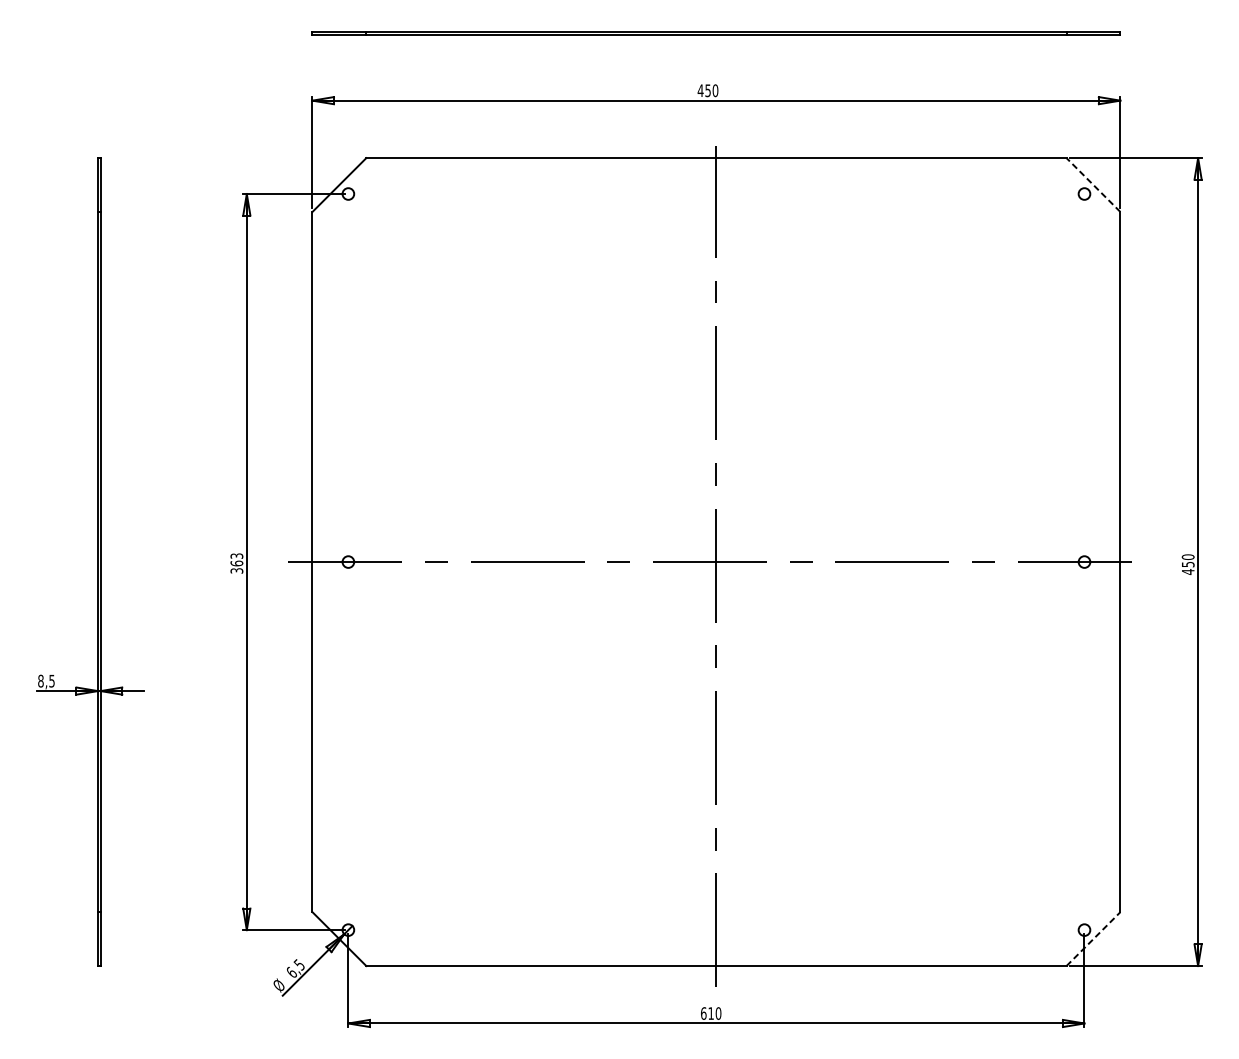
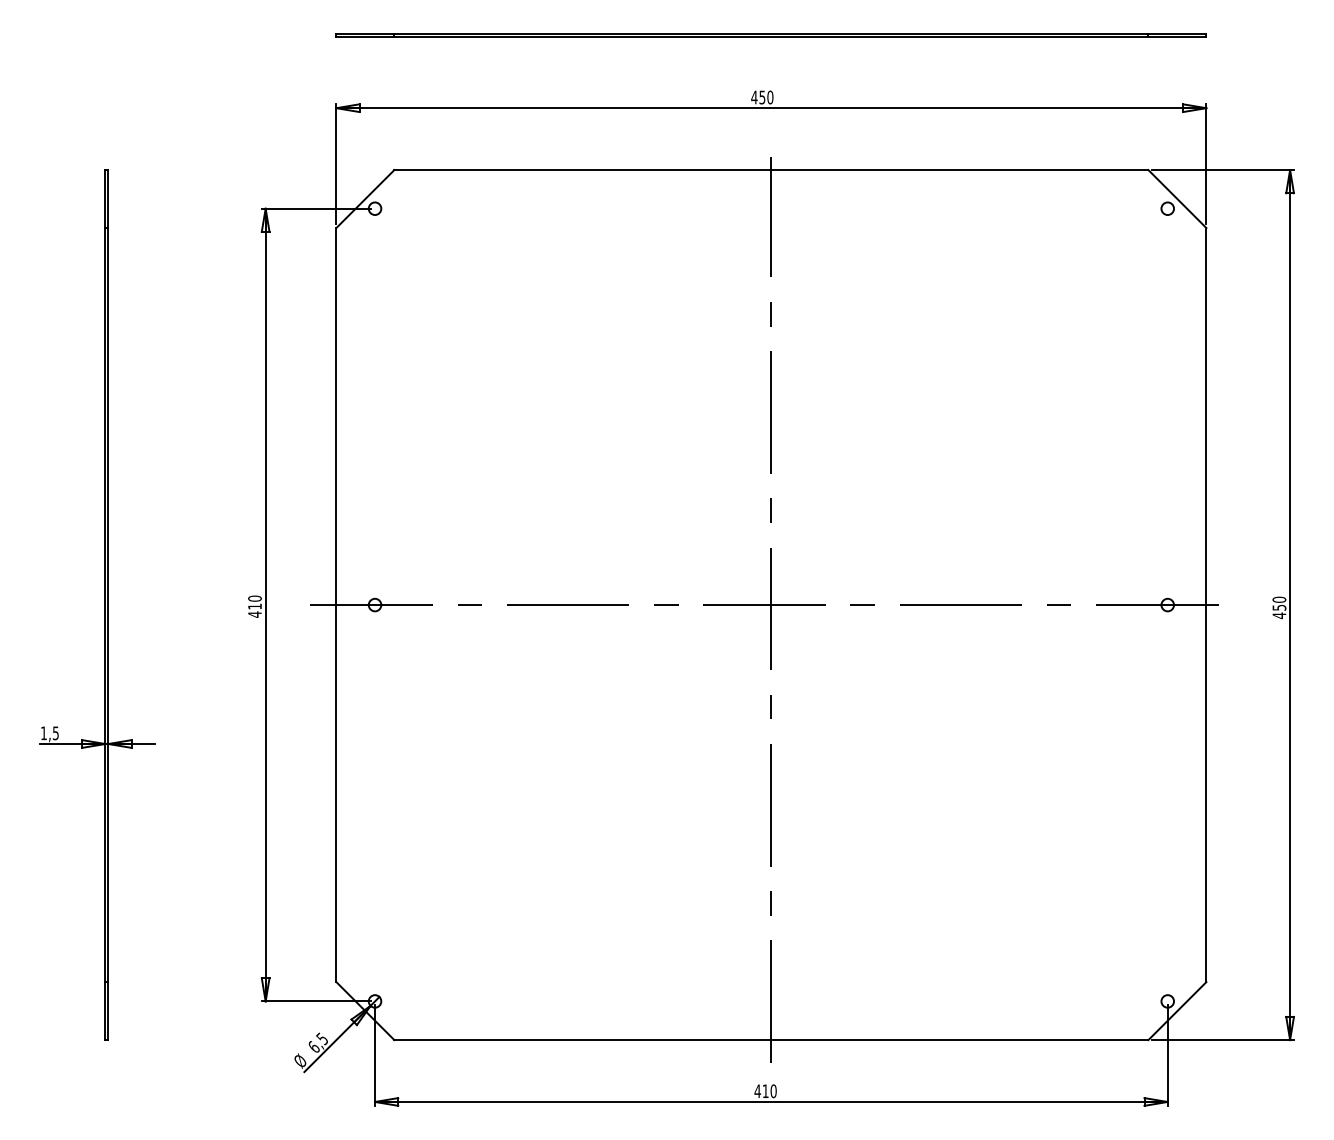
line: (1093, 184) -> (1177, 198), dashed -> solid
text: (236, 563) -> (254, 606), 363 -> 410
text: (40, 681) -> (43, 733), 8,5 -> 1,5
line: (1093, 938) -> (1177, 1010), dashed -> solid
text: (703, 1013) -> (757, 1091), 610 -> 410

